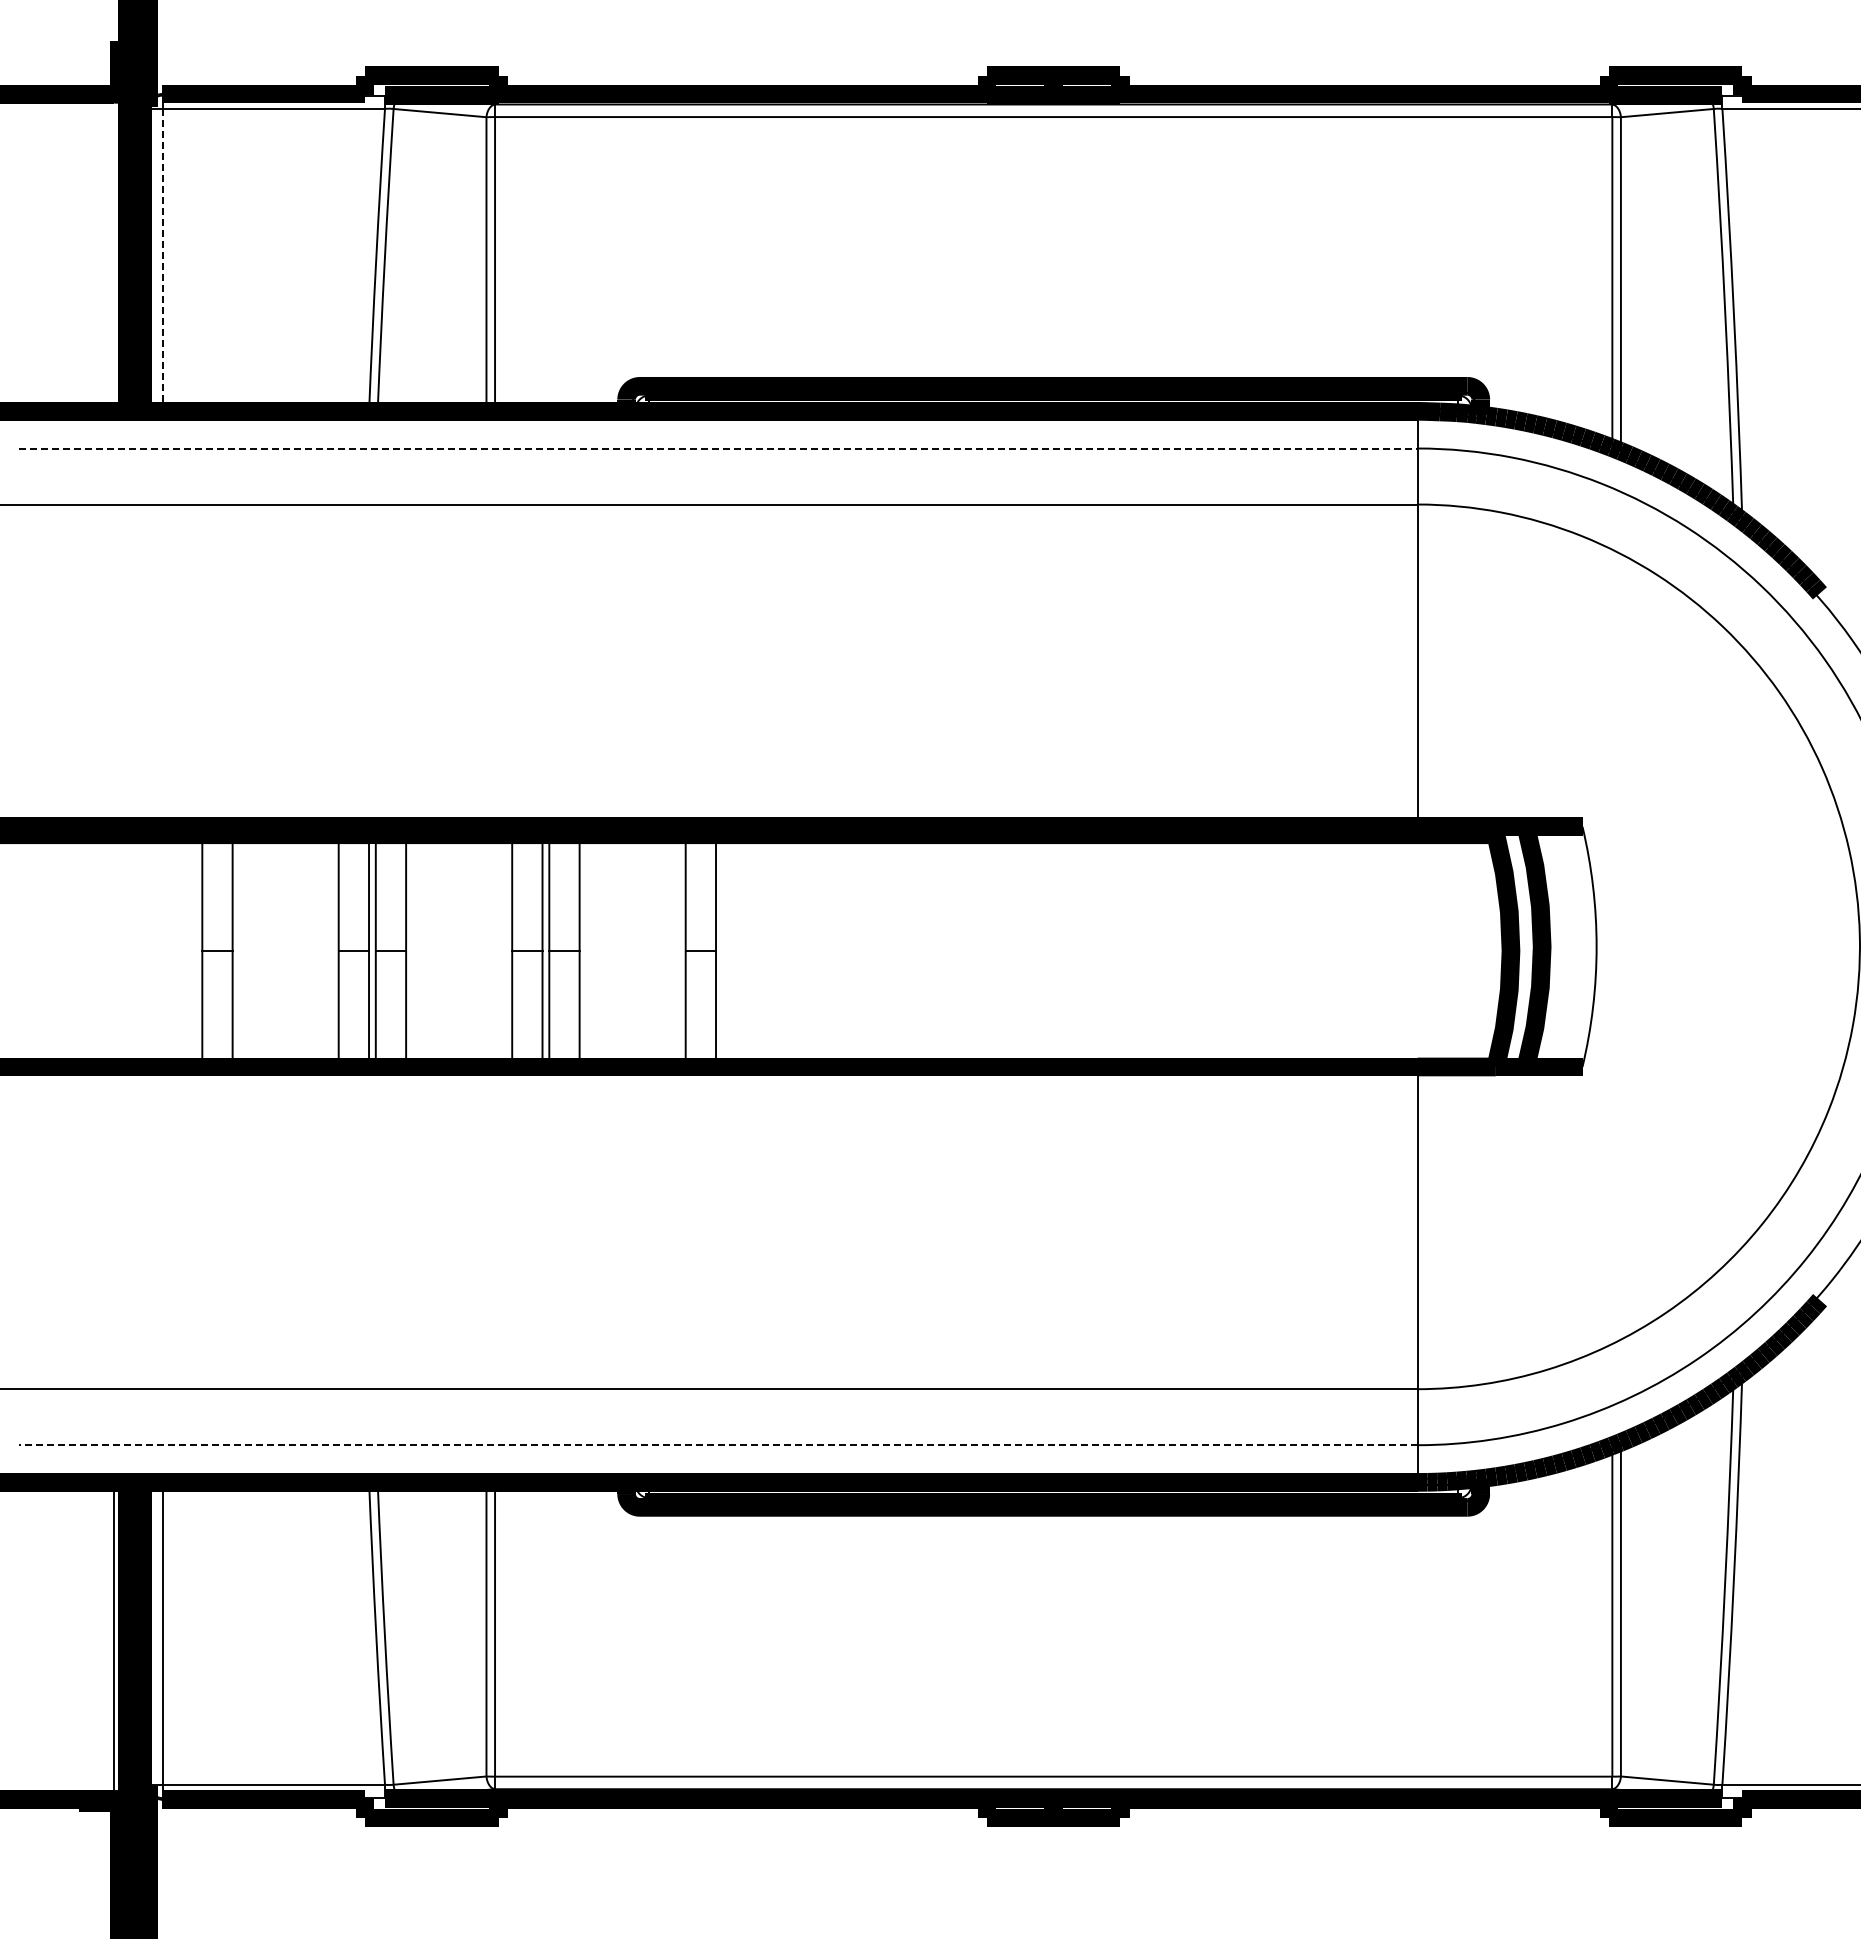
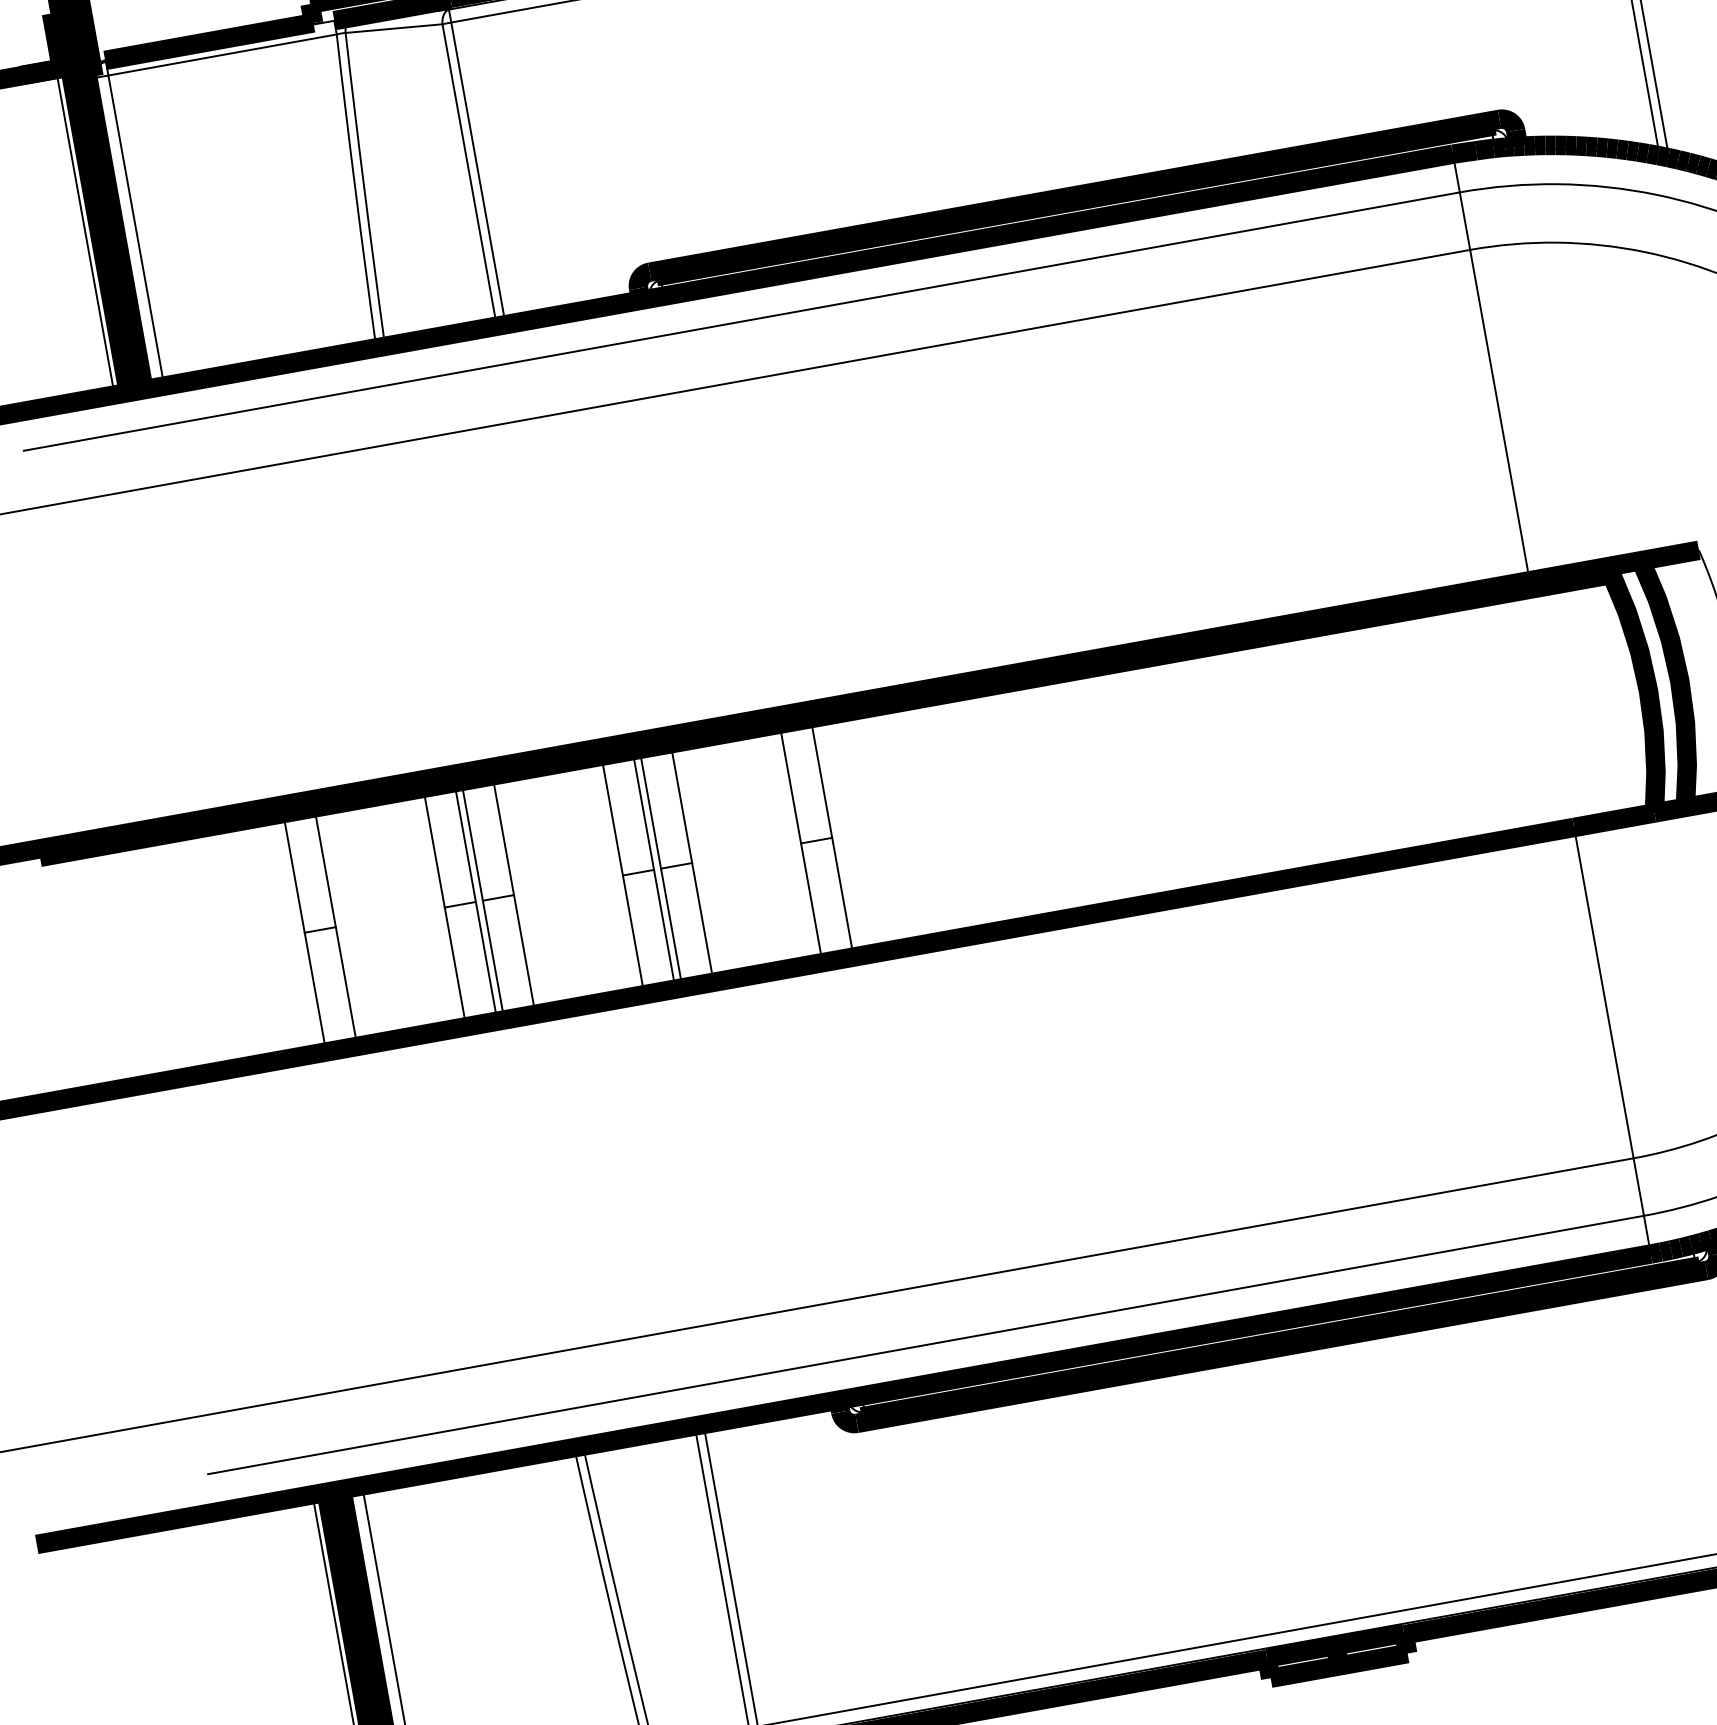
line: (114, 252) -> (85, 231), added
line: (162, 260) -> (136, 231), dashed -> solid
line: (718, 448) -> (741, 321), dashed -> solid
line: (717, 1445) -> (925, 1345), dashed -> solid

